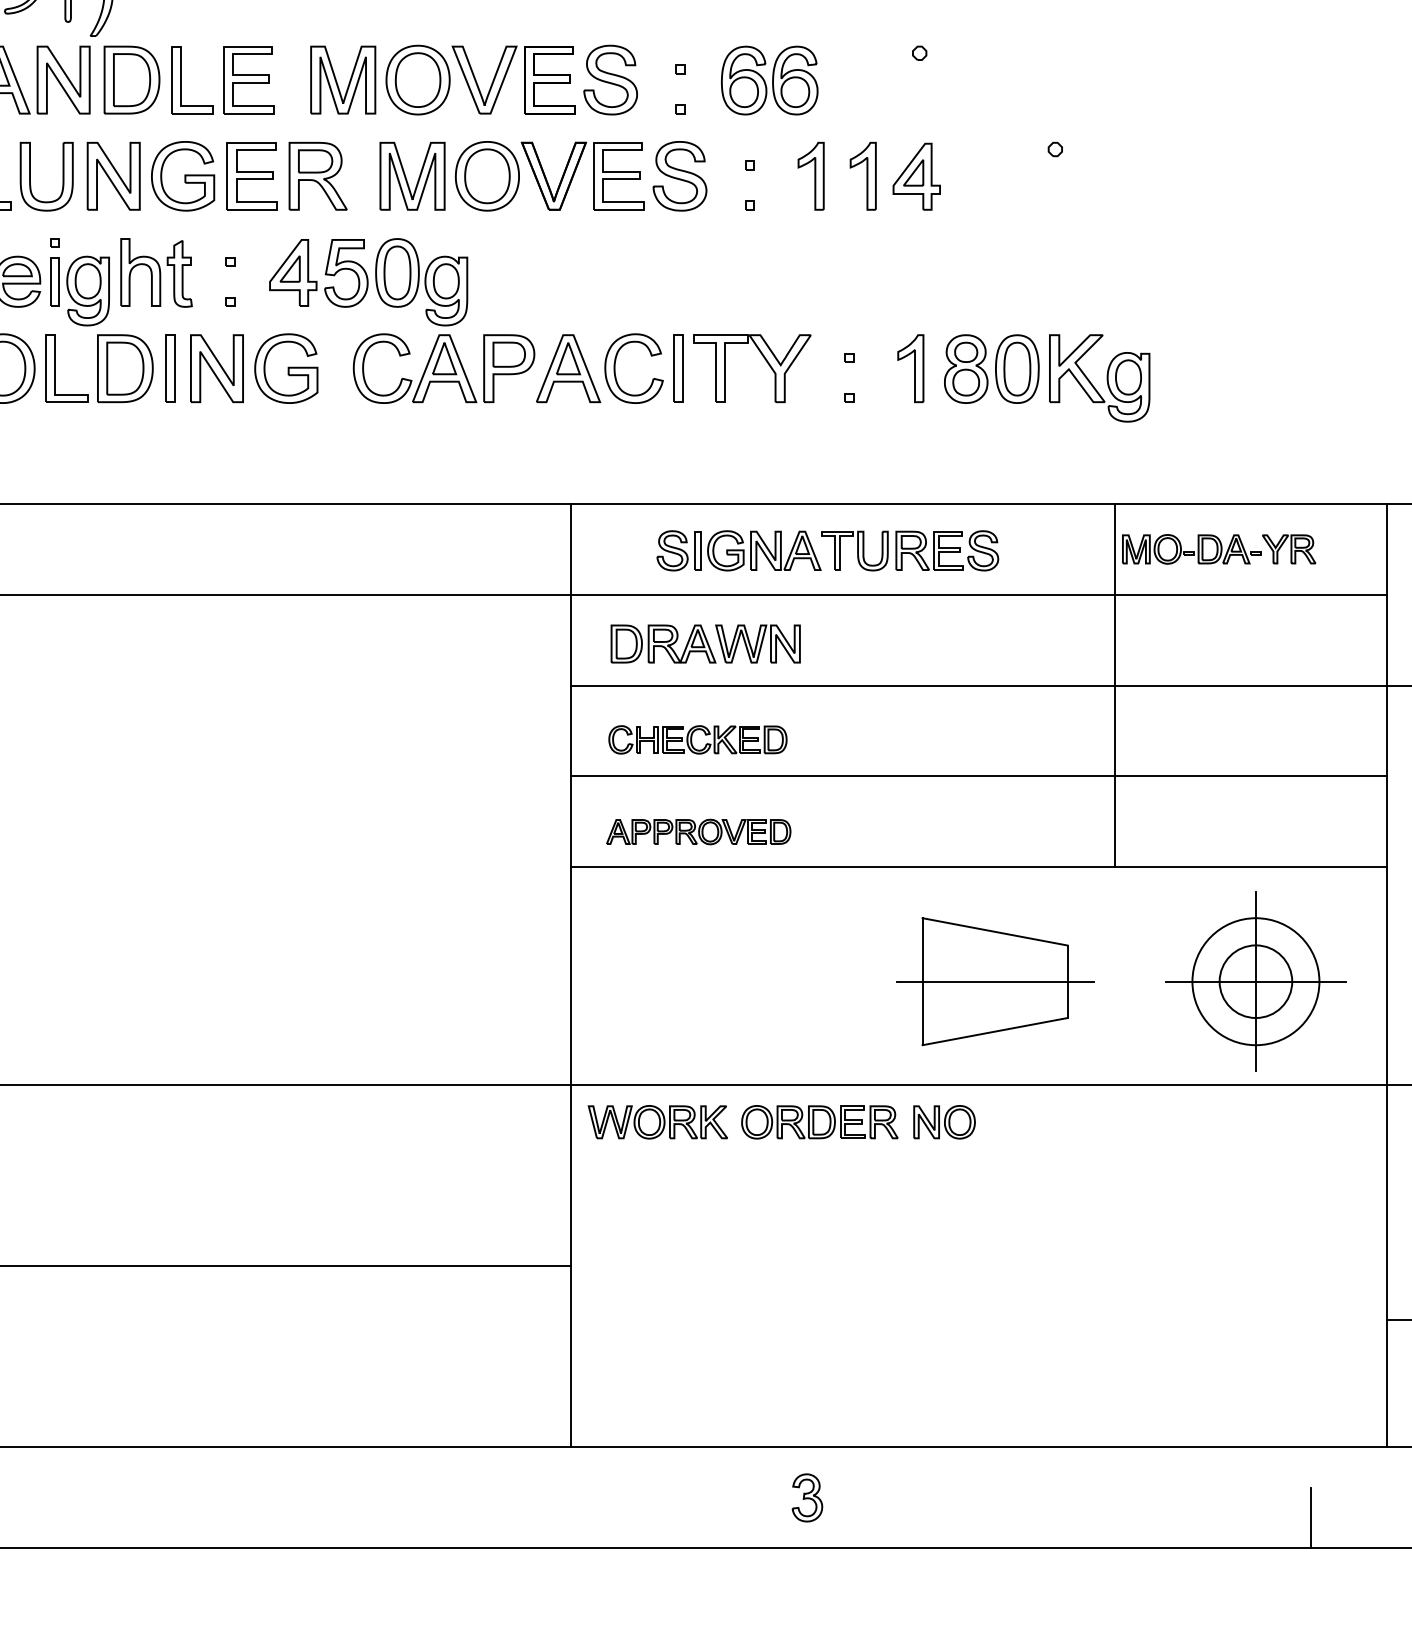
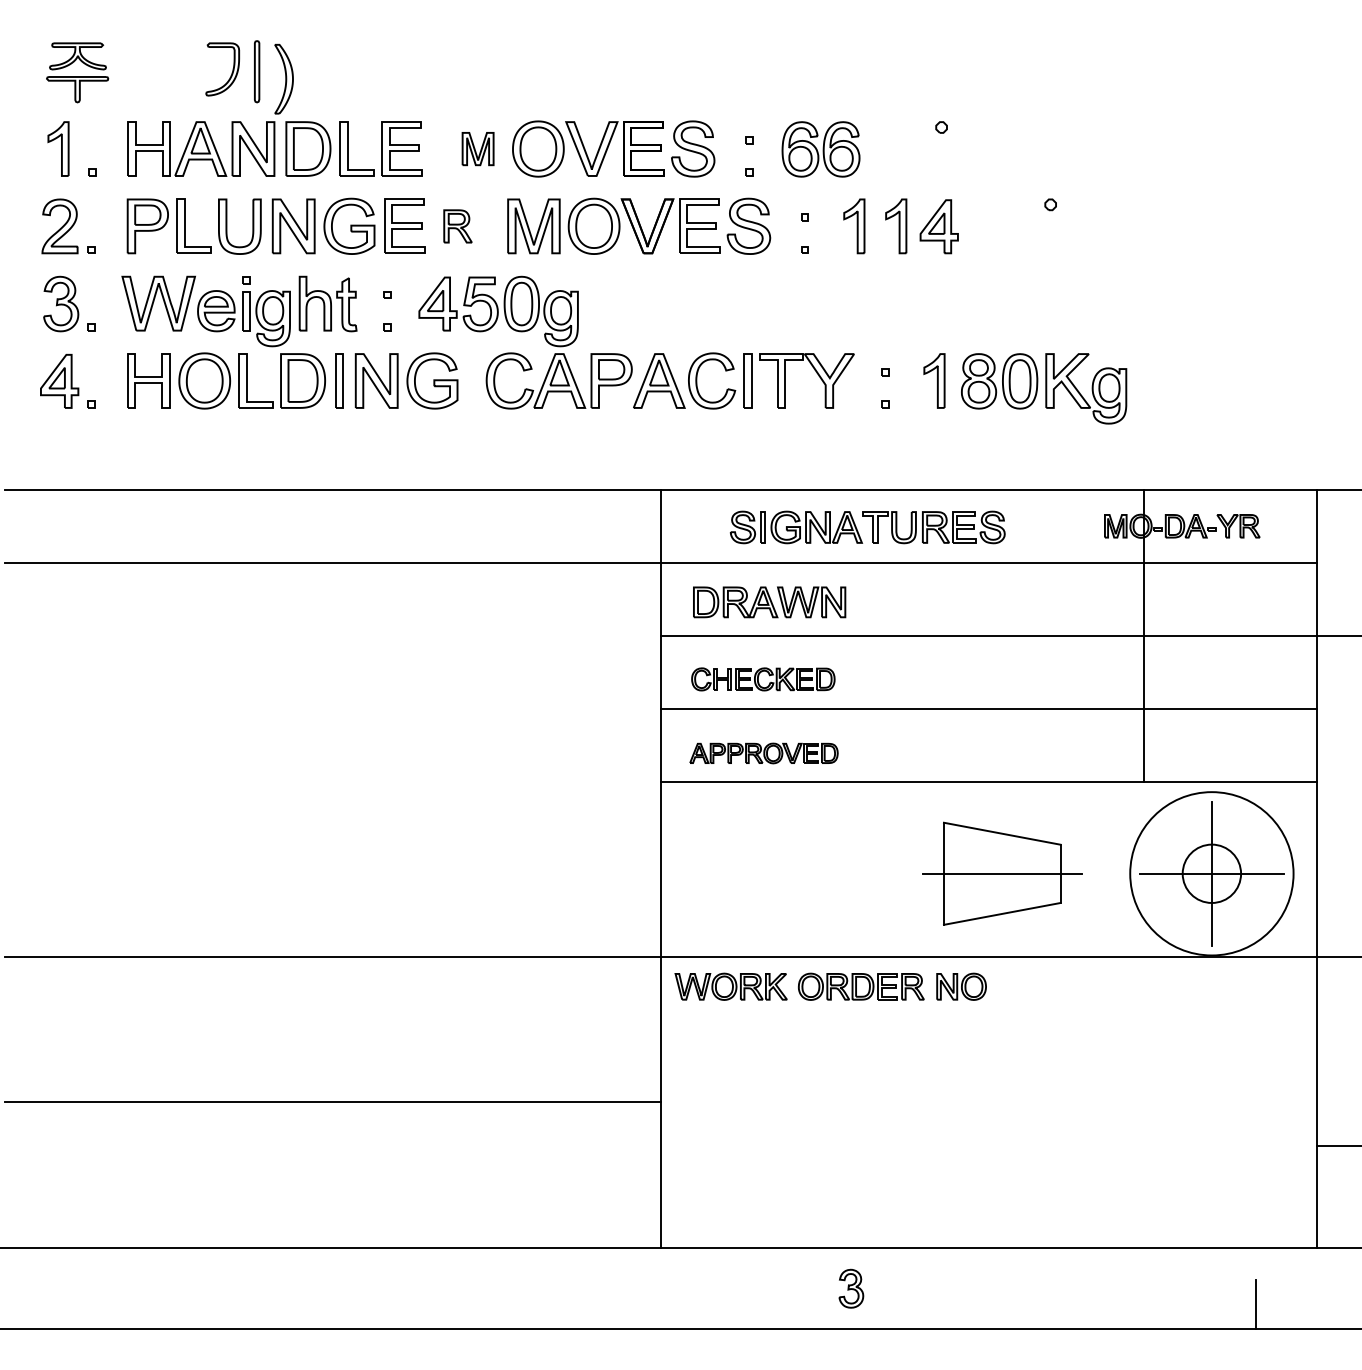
part: (342, 79) -> (477, 148), size x0.6
part: (317, 176) -> (457, 226), size x0.6
line: (1114, 685) -> (1143, 635), moved
circle: (1255, 981) -> (1211, 873), size x1.6

